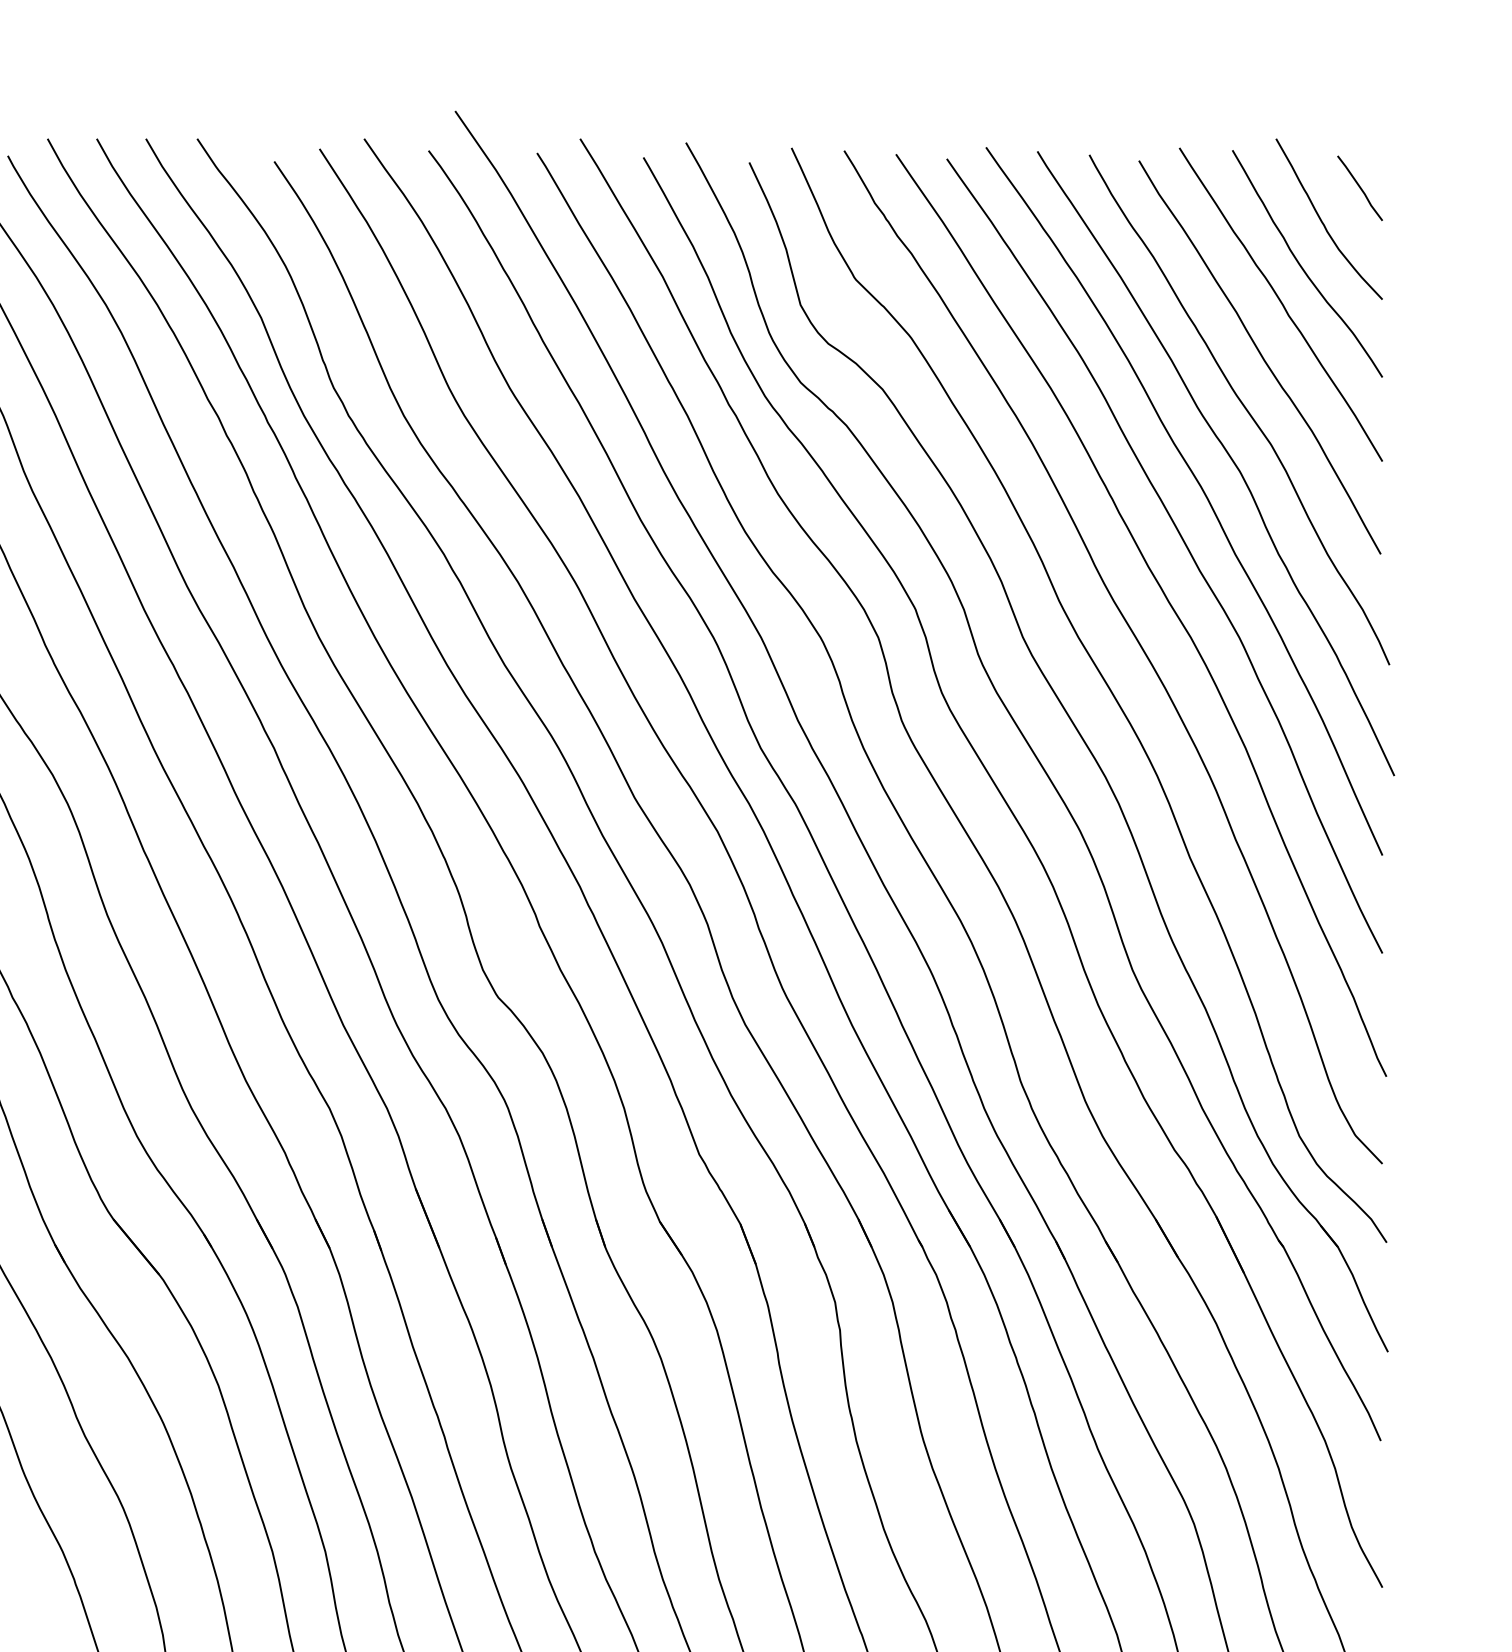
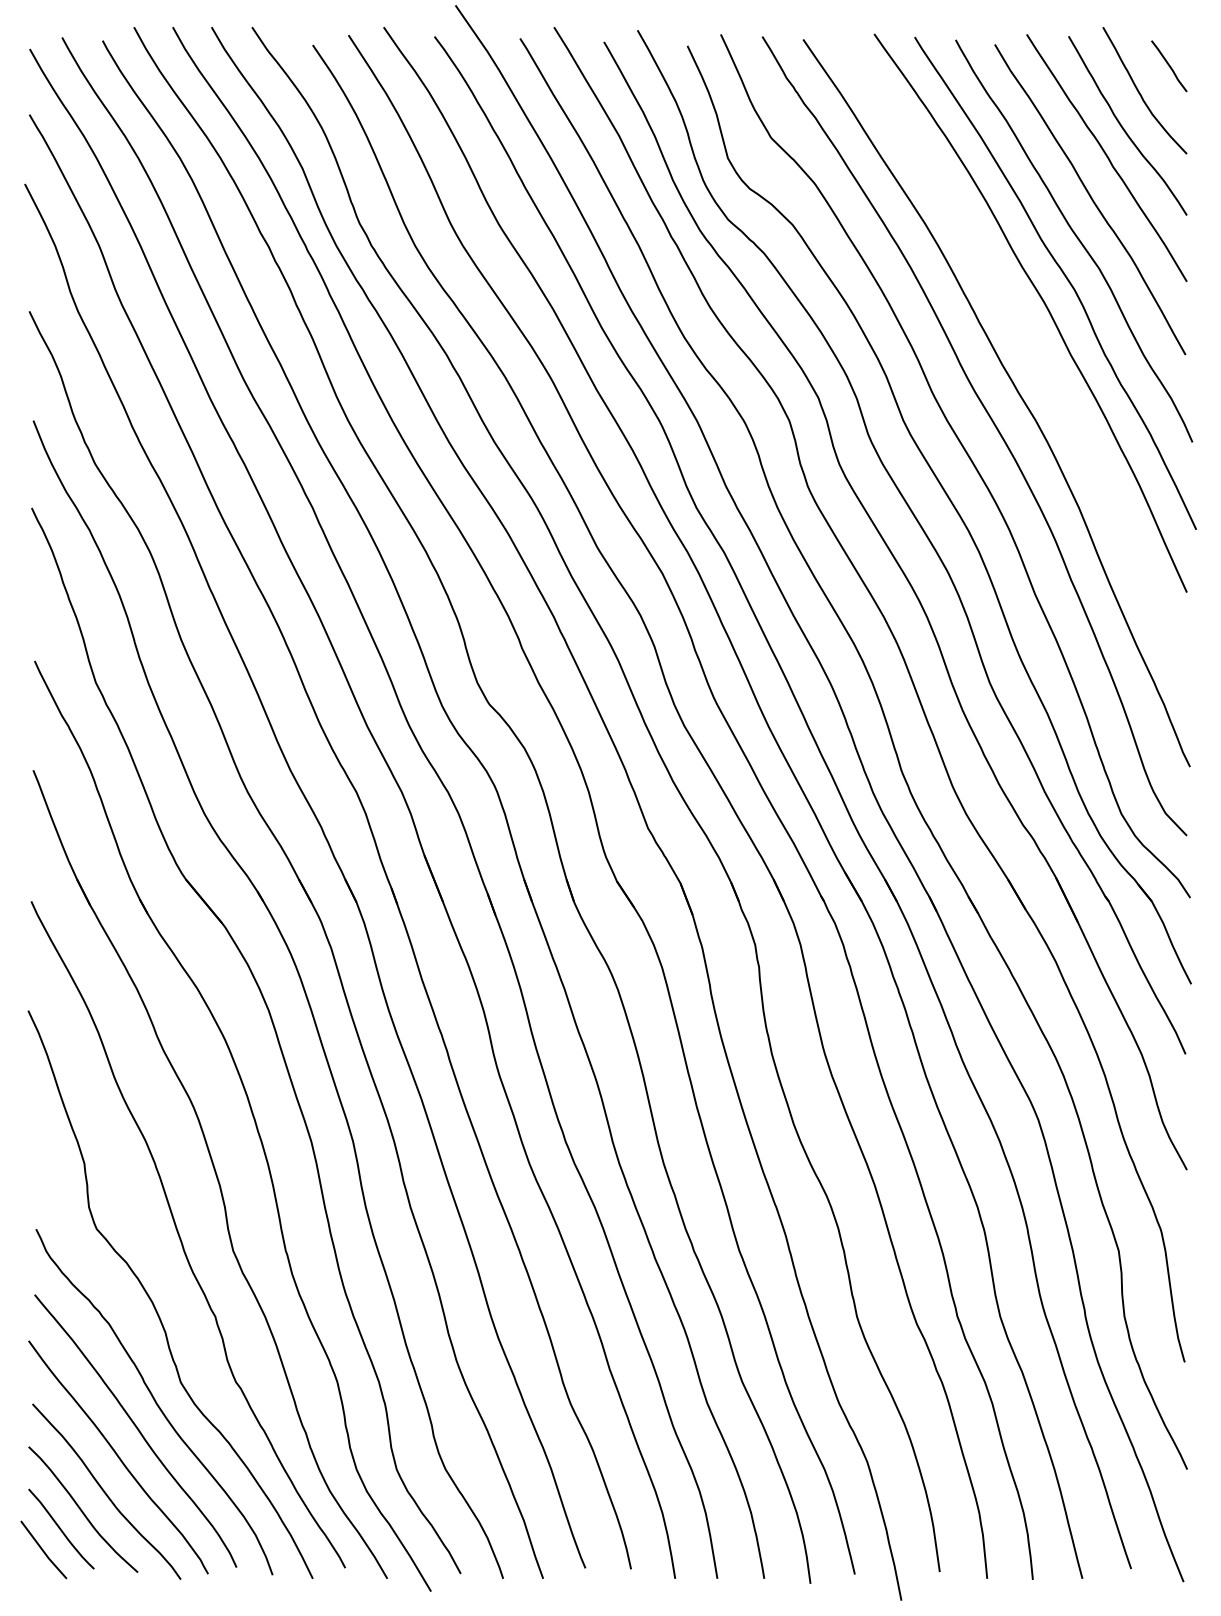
curve: (1184, 544) -> (1030, 347), removed

